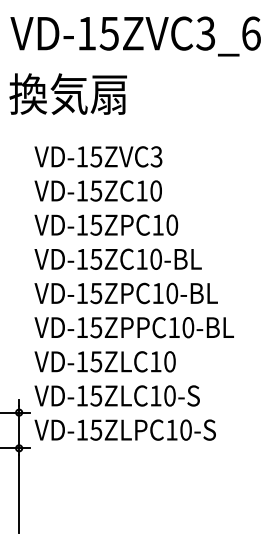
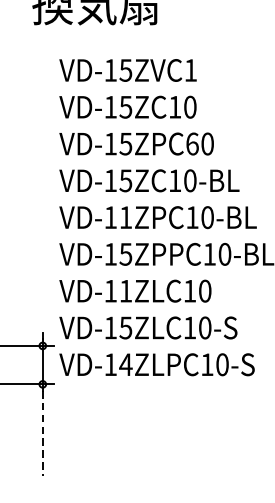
text: (156, 156) -> (190, 70), VD-15ZVC3 -> VD-15ZVC1
text: (158, 224) -> (192, 143), VD-15ZPC10 -> VD-15ZPC60
text: (96, 293) -> (126, 217), VD-15ZPC10-BL -> VD-11ZPC10-BL
text: (96, 361) -> (126, 290), VD-15ZLC10 -> VD-11ZLC10
text: (96, 429) -> (126, 364), VD-15ZLPC10-S -> VD-14ZLPC10-S
line: (19, 494) -> (43, 434), solid -> dashed

